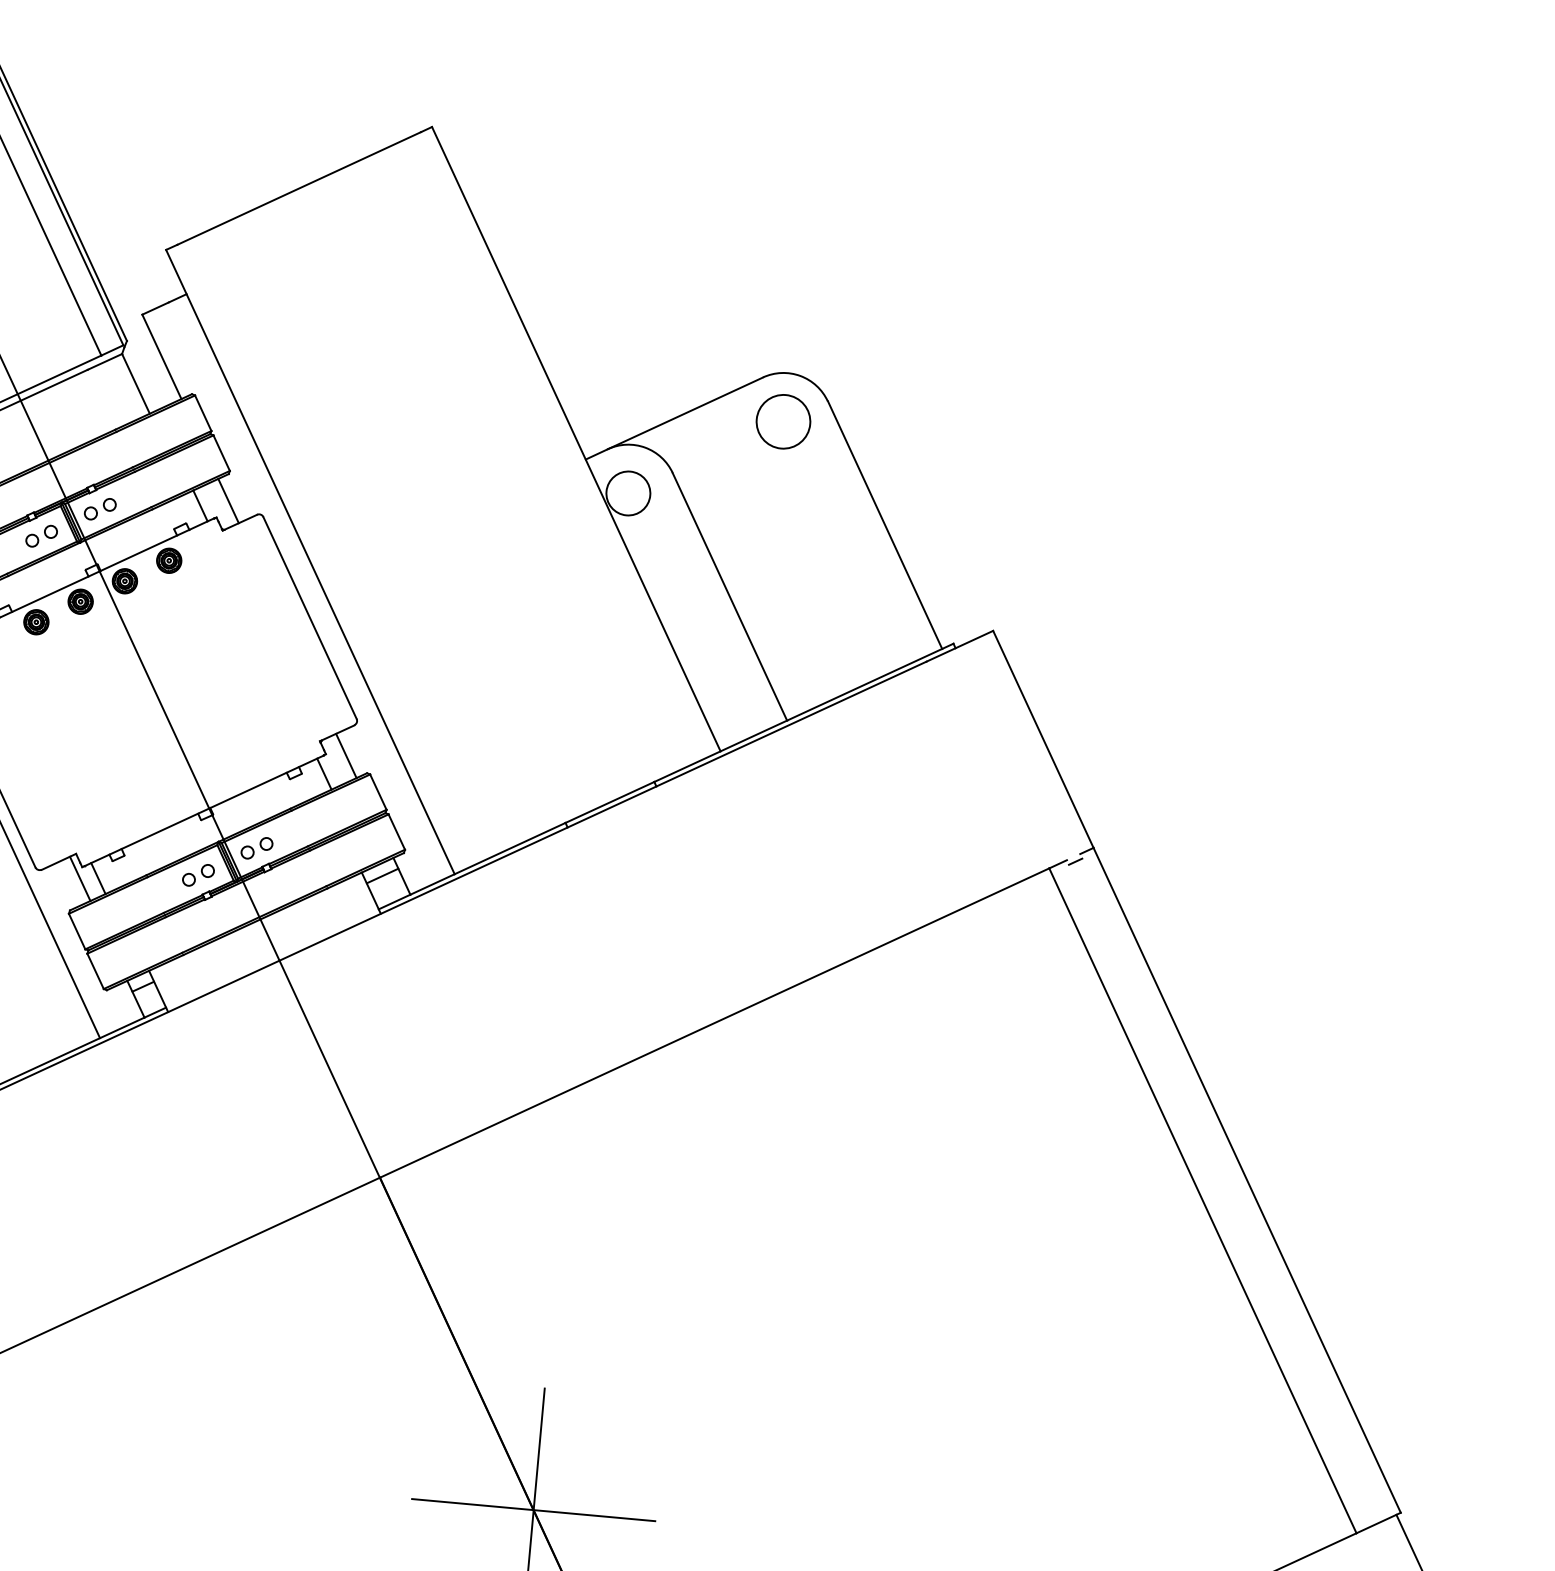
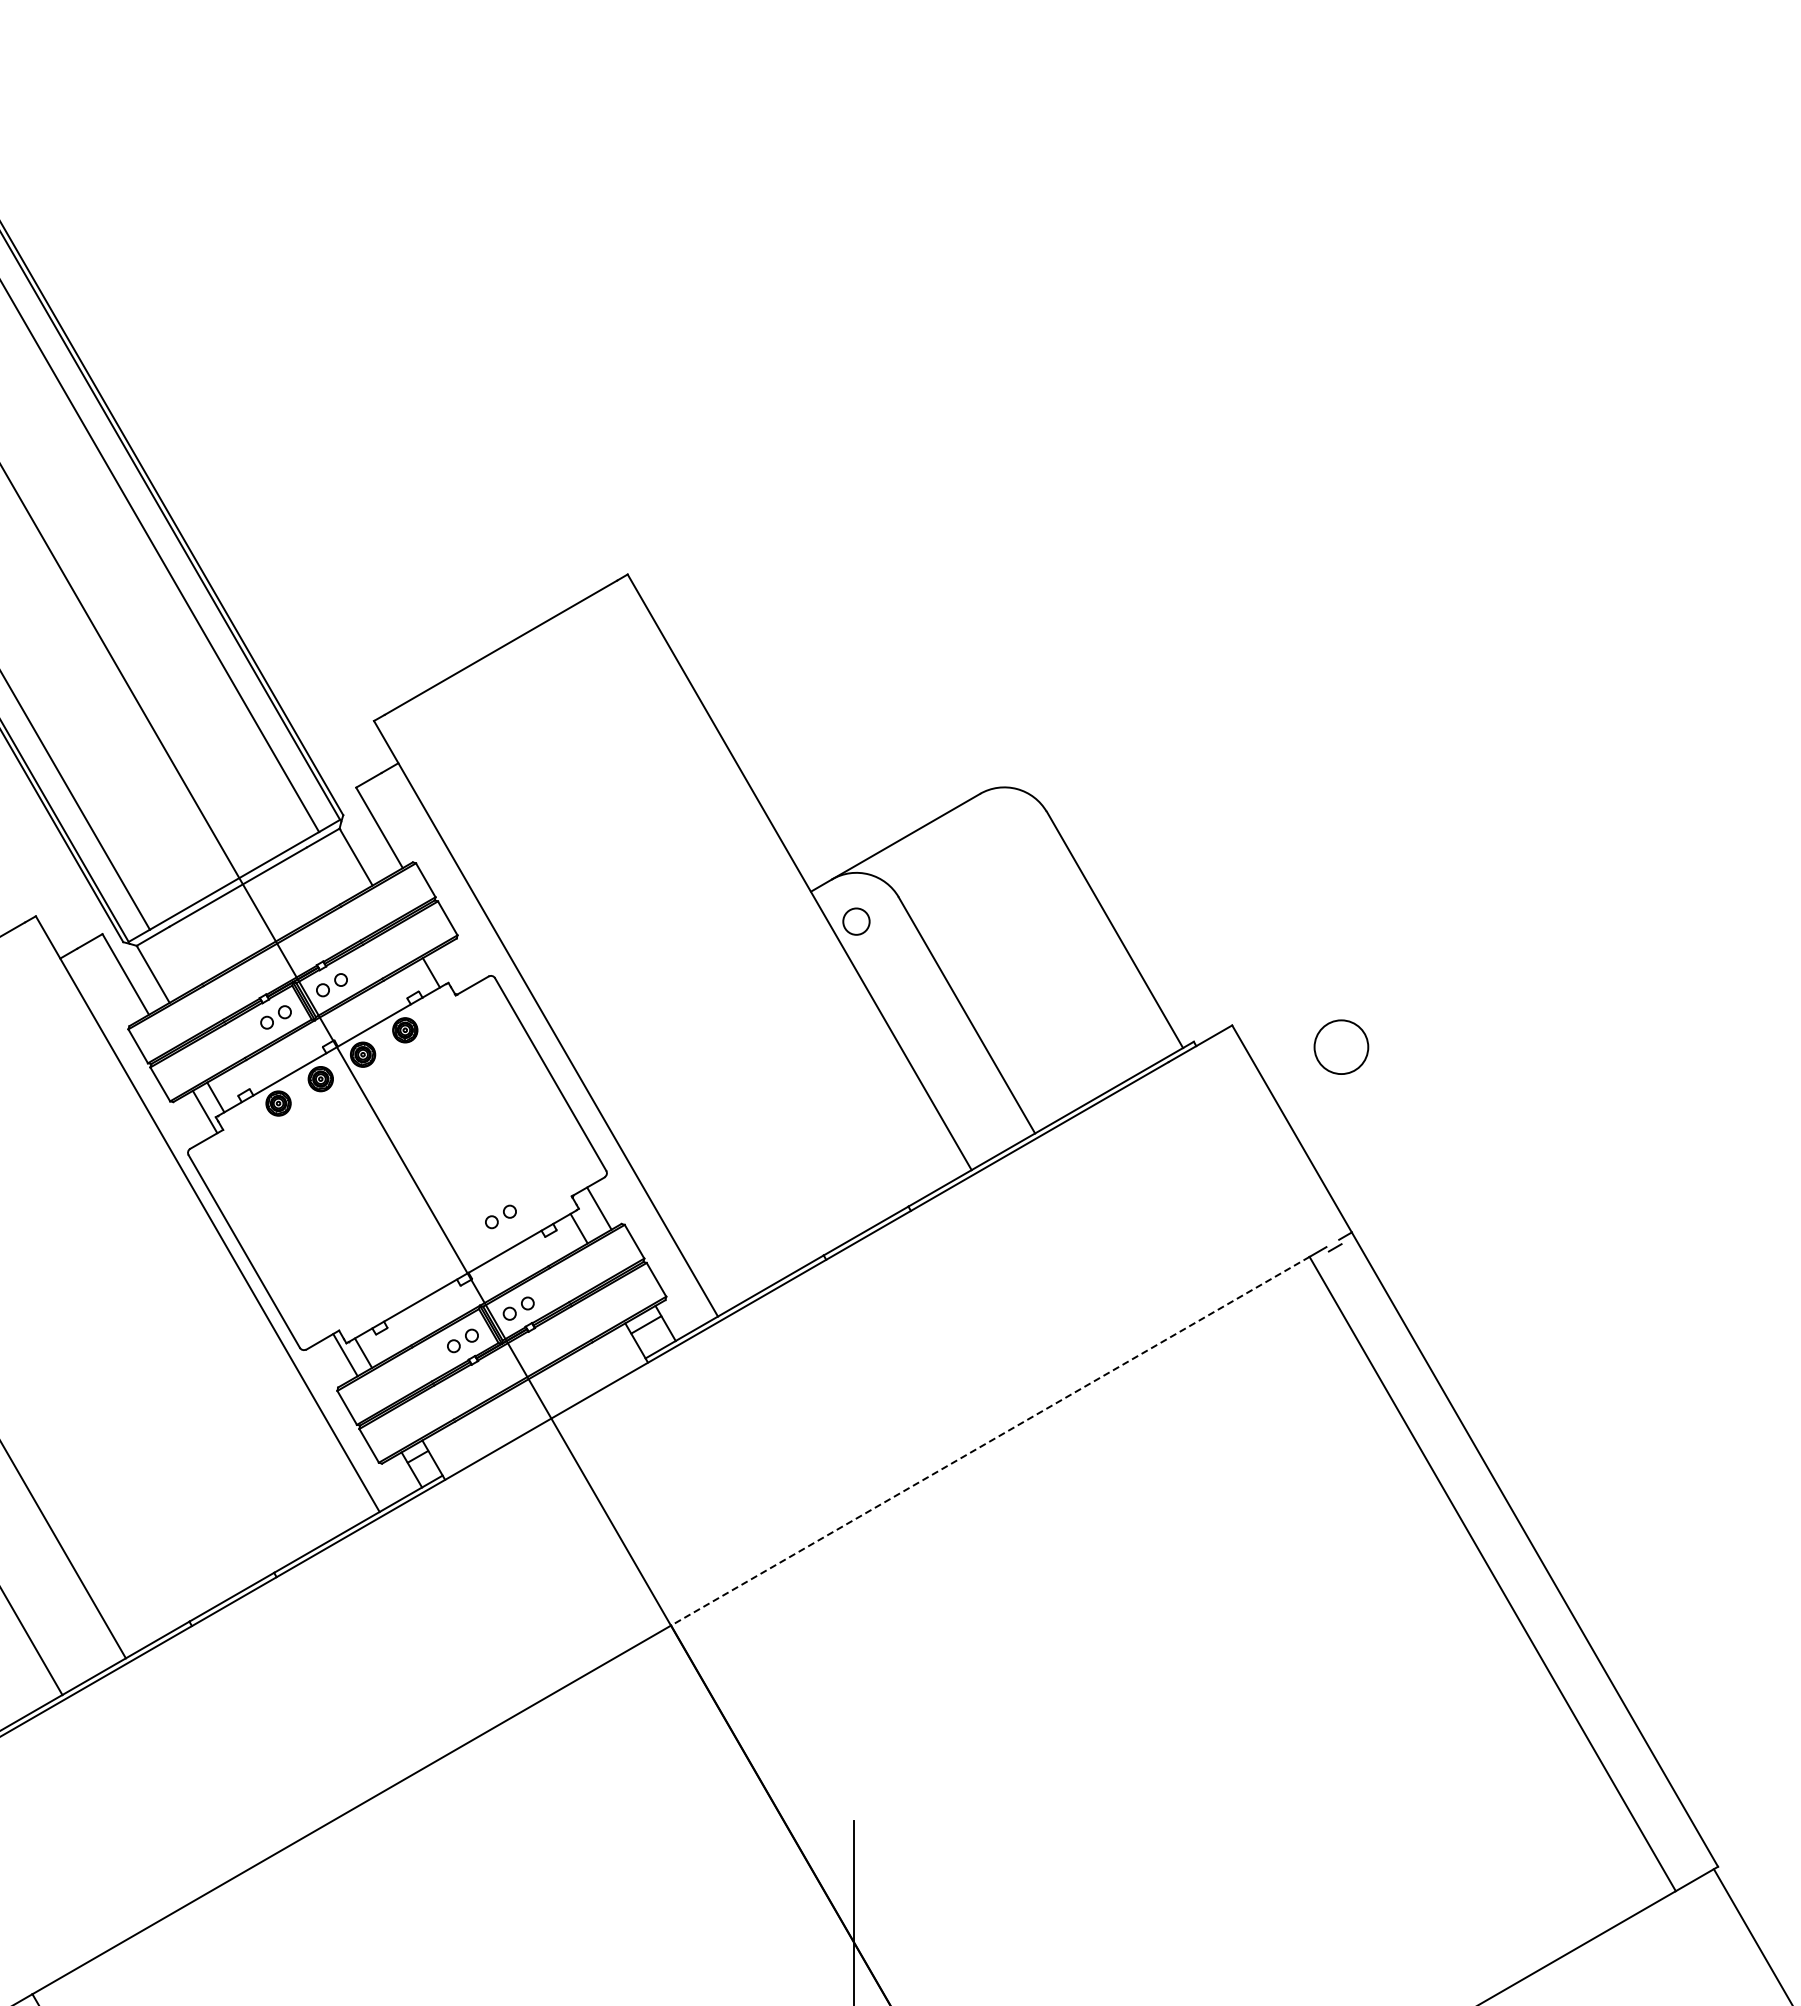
circle: (783, 421) -> (1341, 1046), moved
circle: (628, 493) -> (856, 921), size x0.6
line: (228, 501) -> (458, 965), removed
part: (247, 754) -> (500, 1216), added
line: (714, 1023) -> (990, 1441), solid -> dashed
line: (533, 1509) -> (854, 1942), removed

